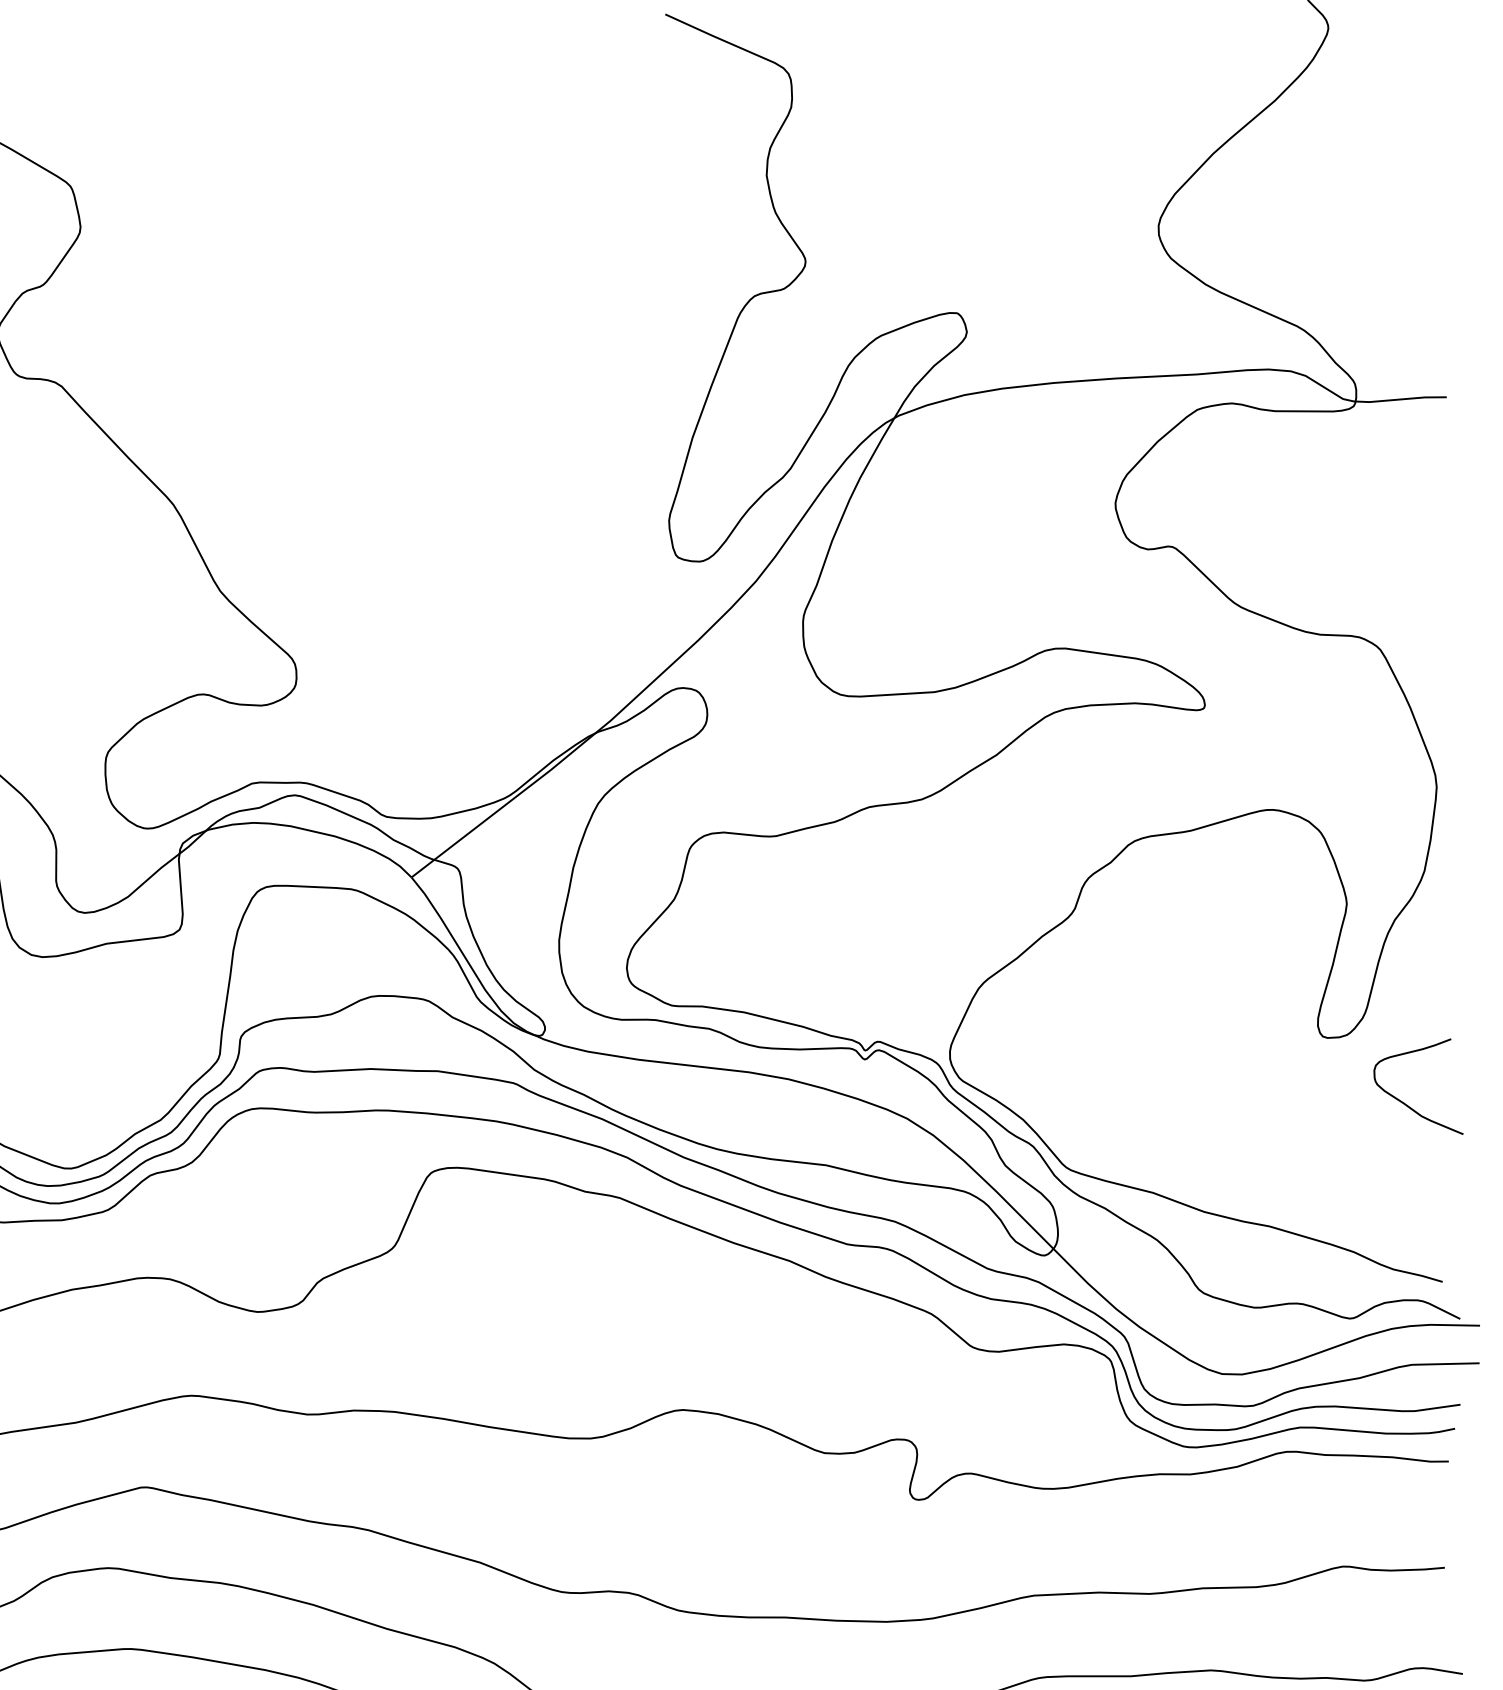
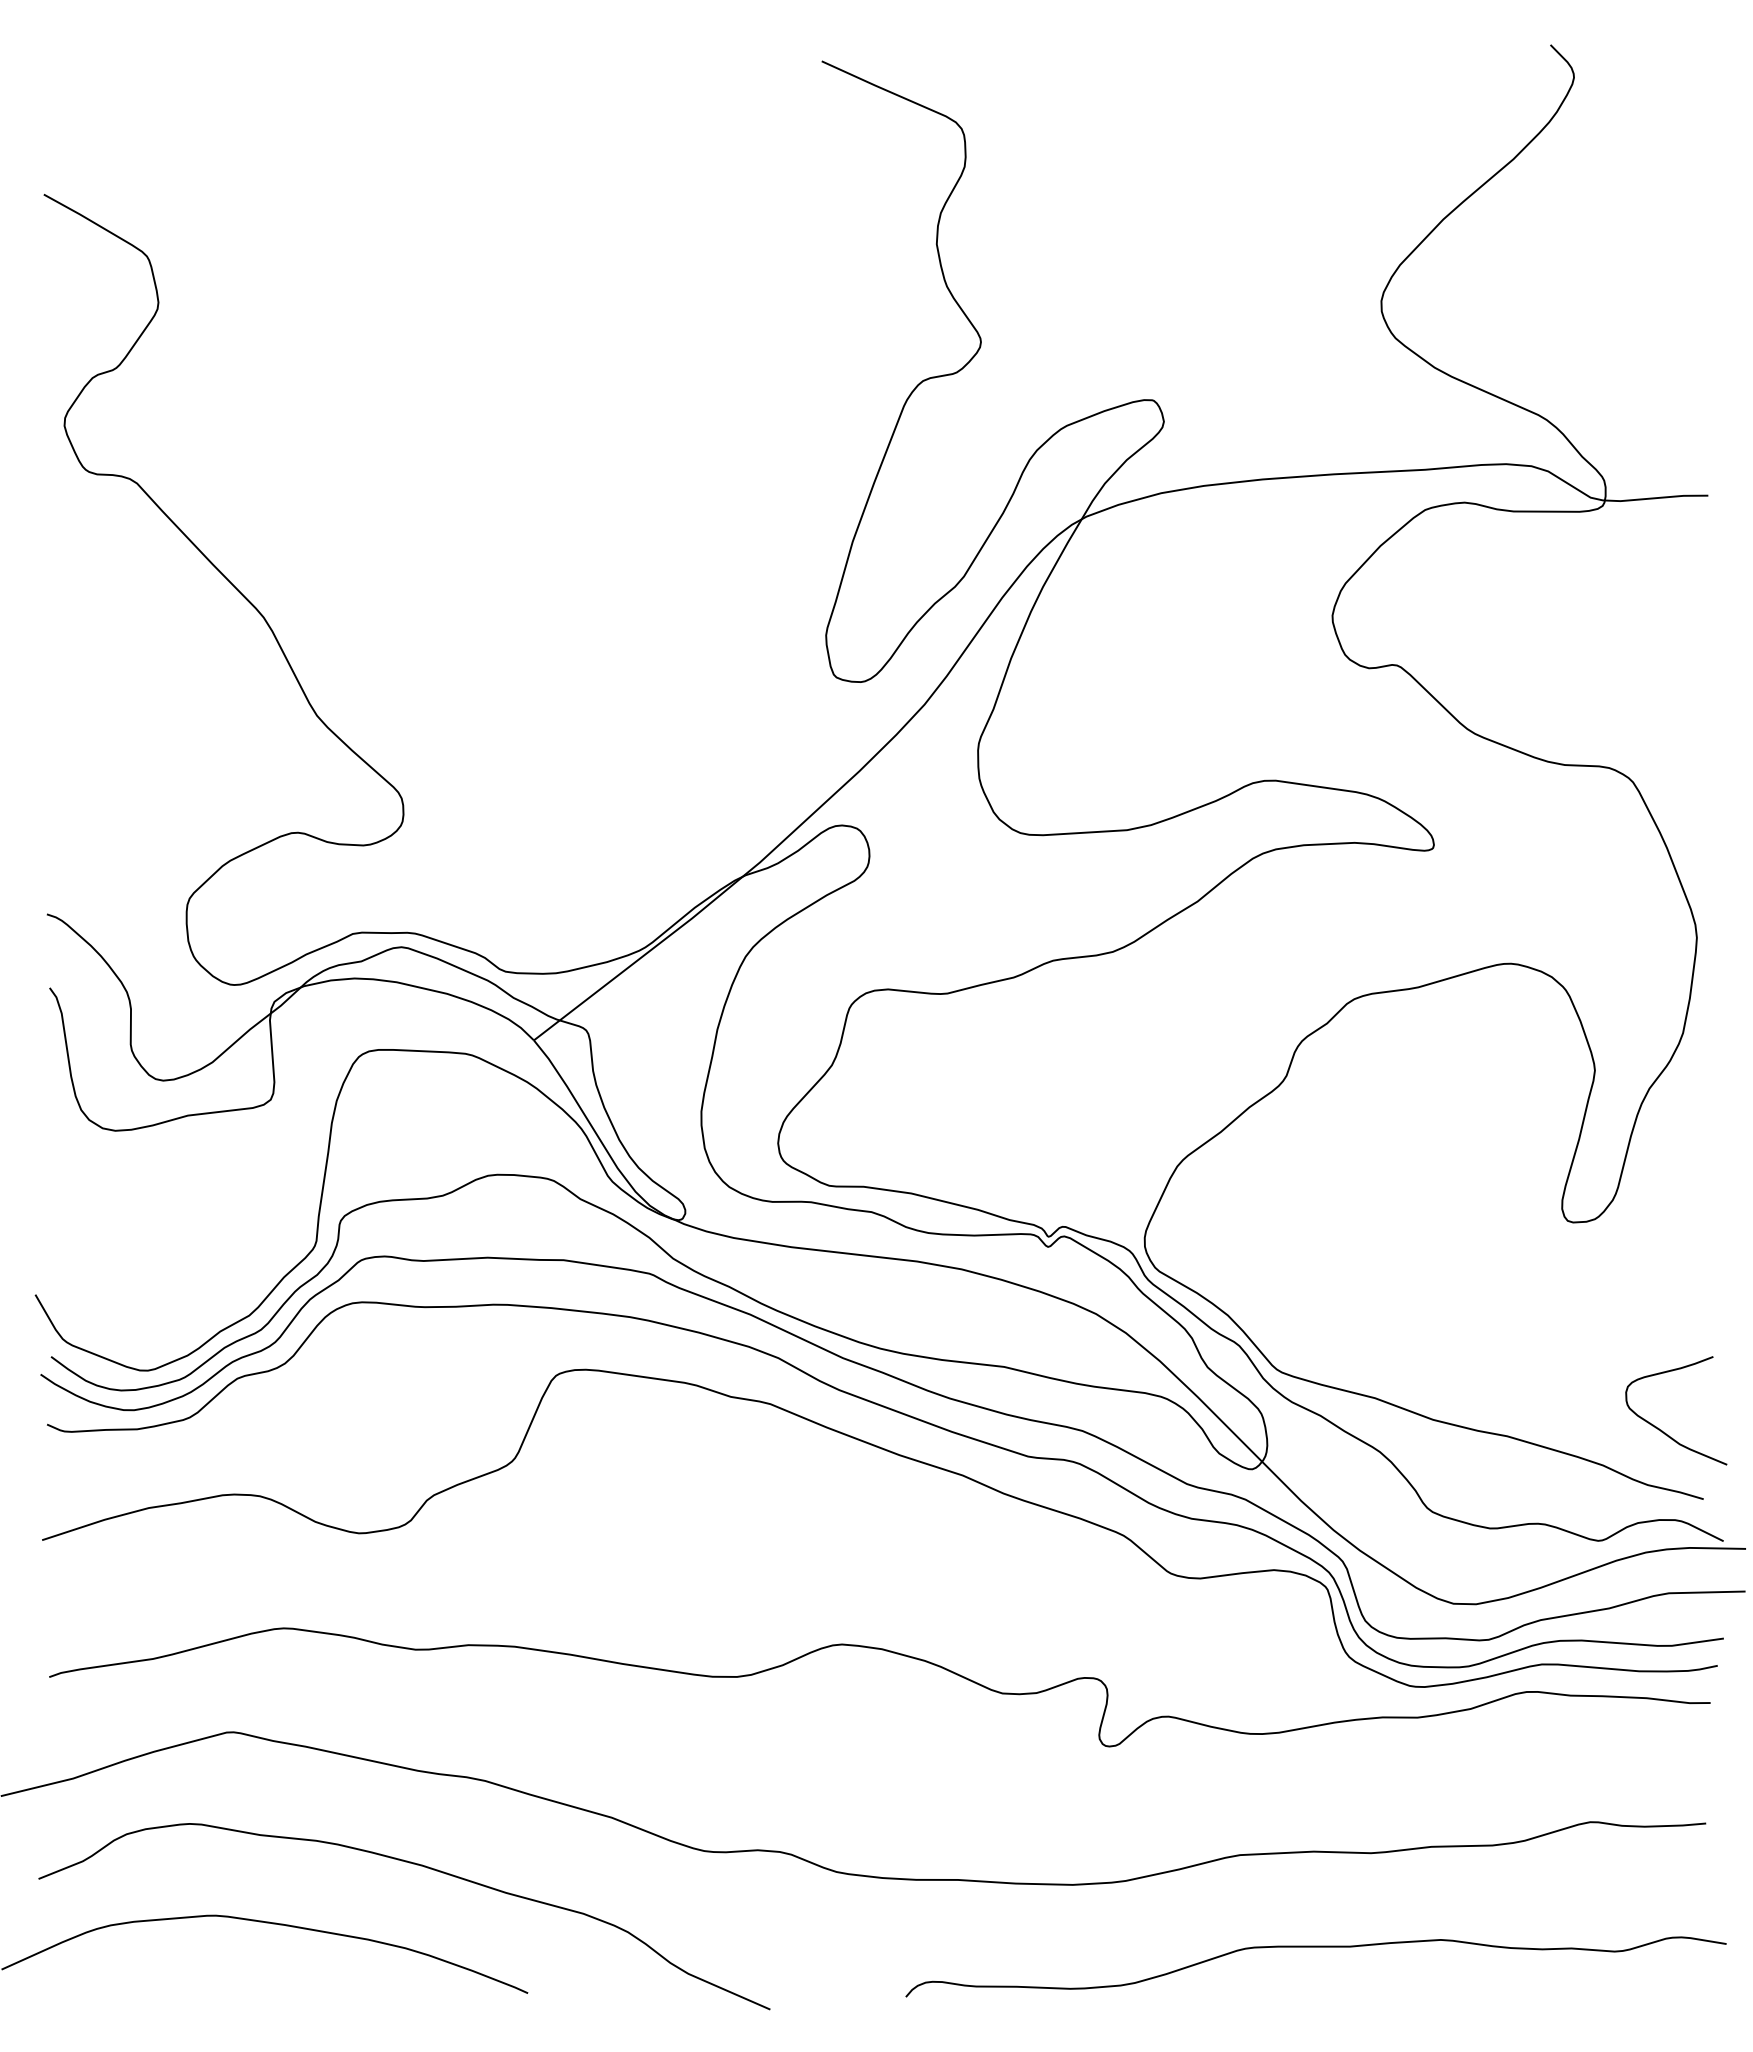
curve: (1405, 1103) -> (1661, 1429), moved

